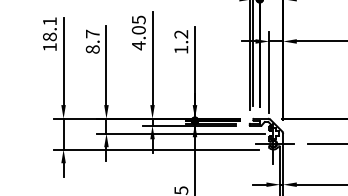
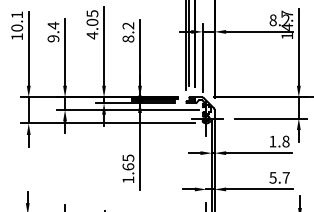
text: (49, 36) -> (16, 27), 18.1 -> 10.1
text: (92, 40) -> (53, 31), 8.7 -> 9.4
text: (181, 49) -> (128, 38), 1.2 -> 8.2

